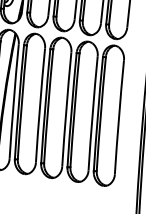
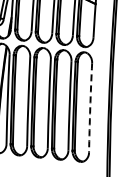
arc: (119, 116) -> (90, 107), solid -> dashed

